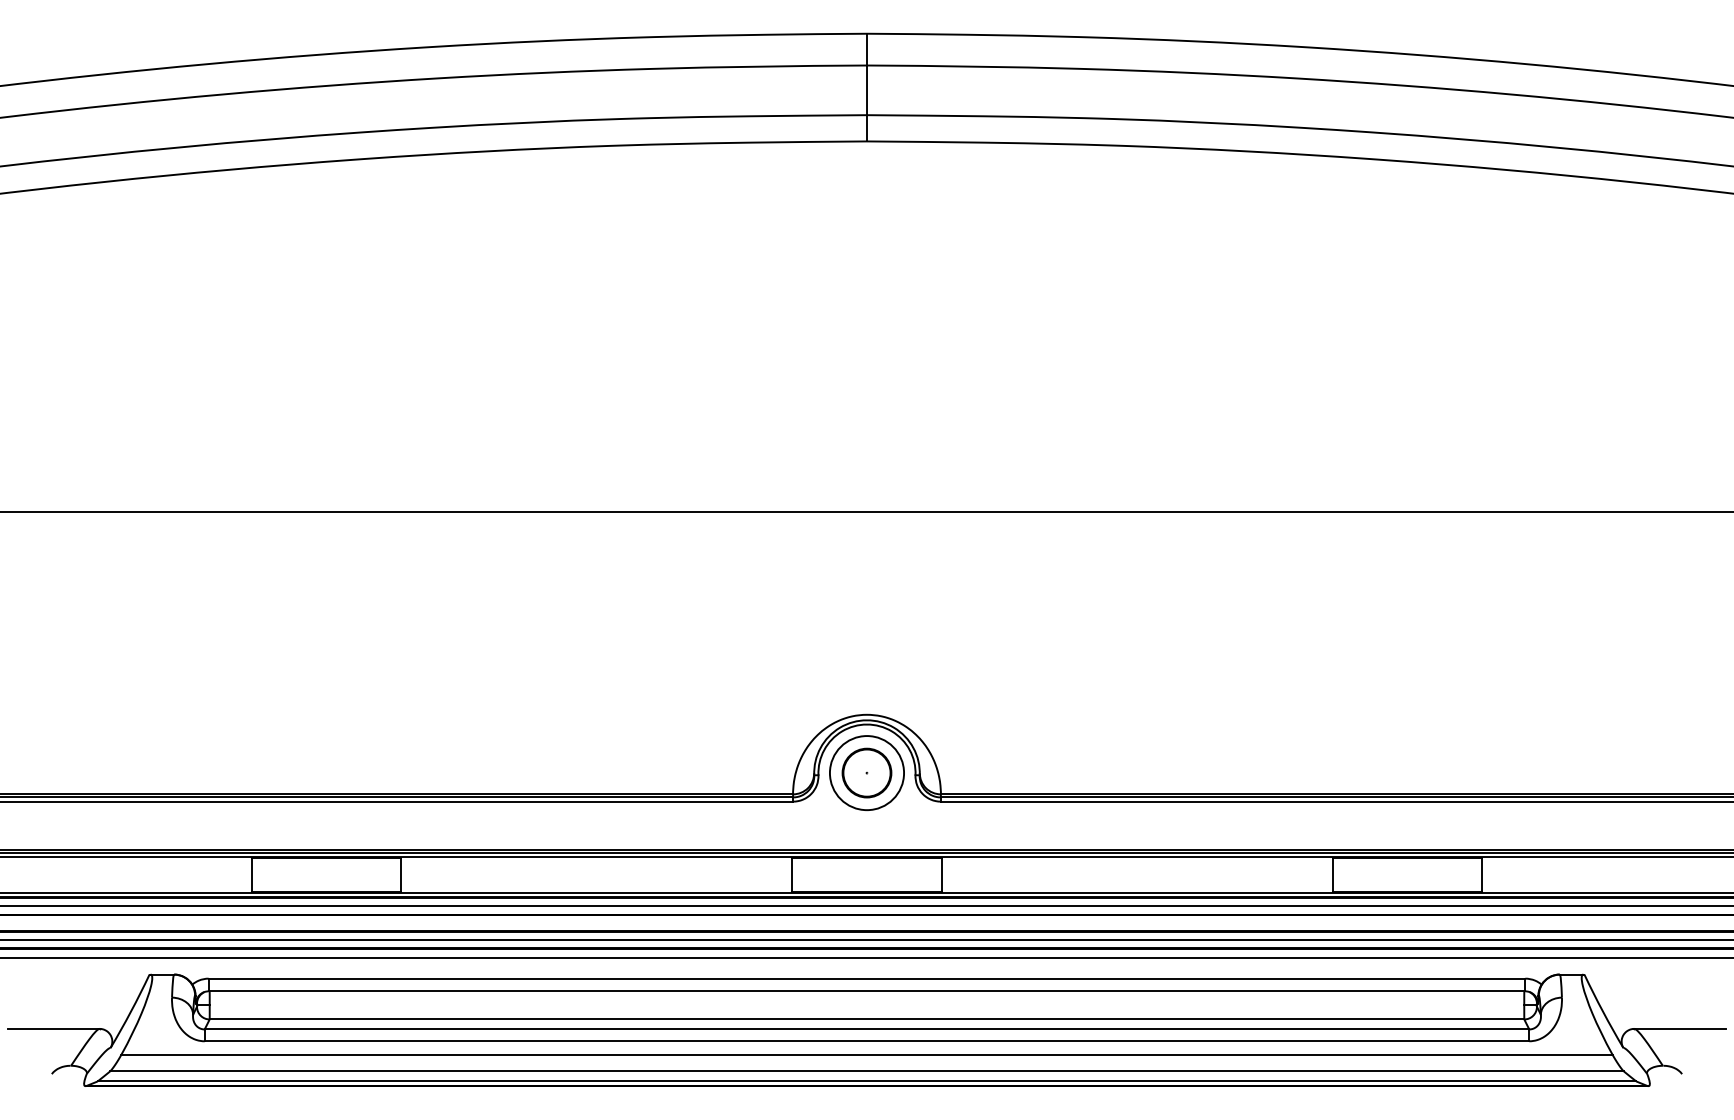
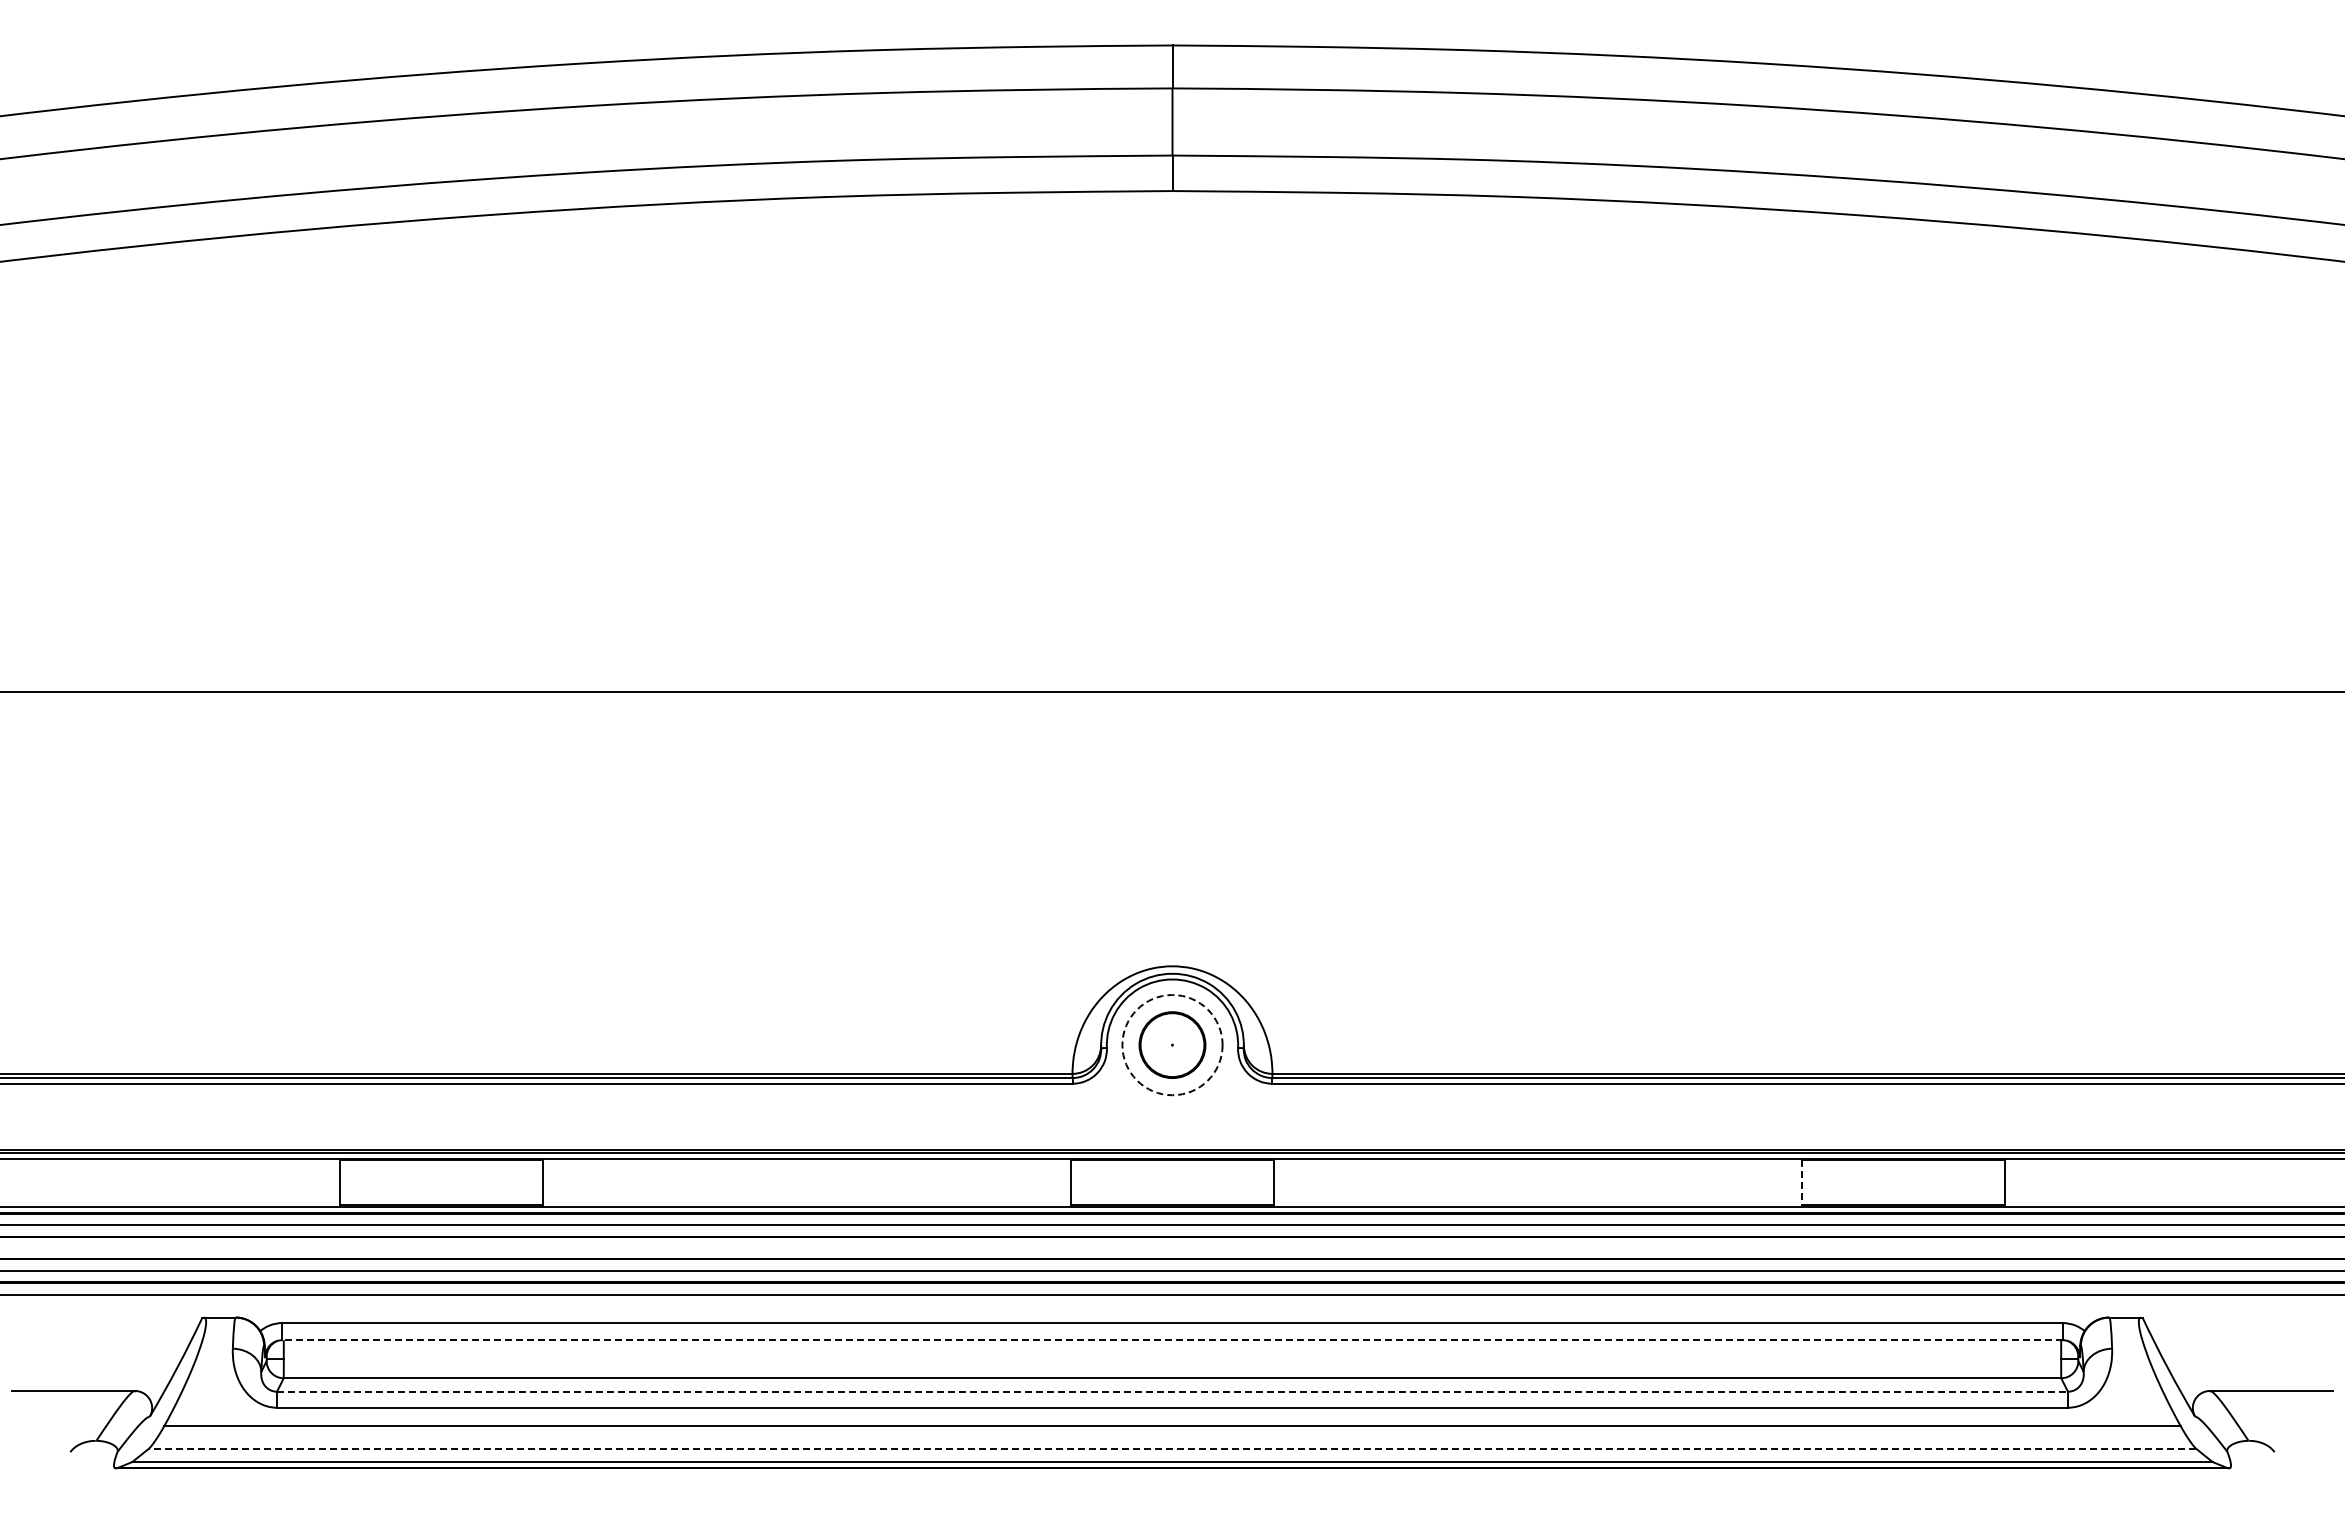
circle: (867, 773) -> (1172, 1045), solid -> dashed
line: (1332, 875) -> (1802, 1183), solid -> dashed
line: (866, 991) -> (1171, 1340), solid -> dashed
line: (867, 1029) -> (1173, 1391), solid -> dashed
line: (866, 1071) -> (1171, 1448), solid -> dashed

